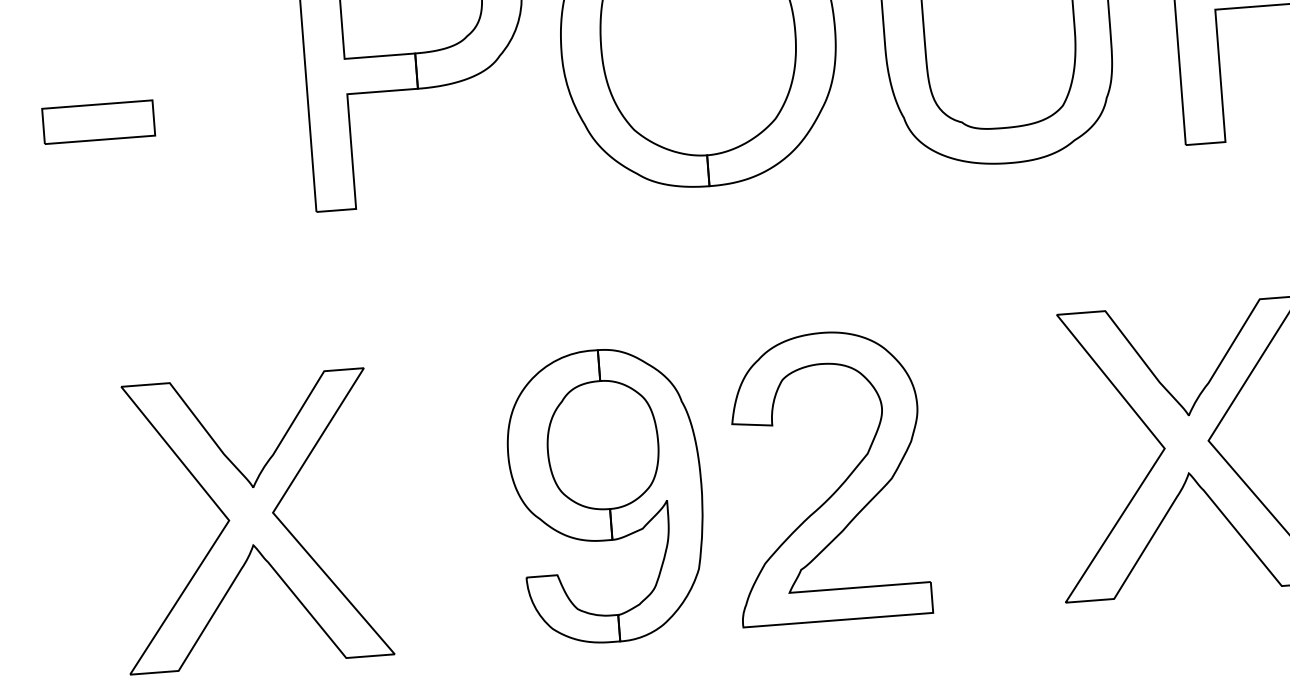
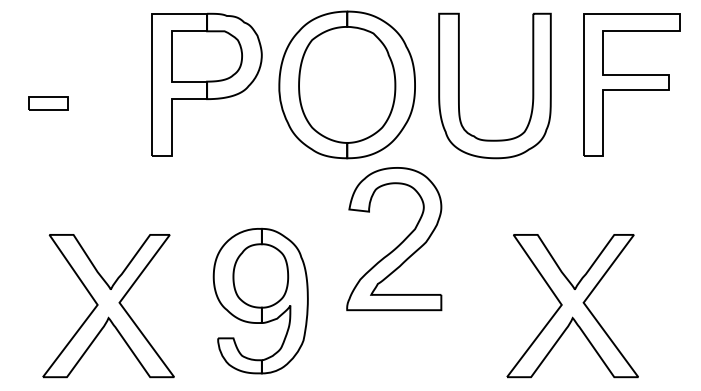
part: (98, 122) -> (48, 103), size x0.7
part: (838, 484) -> (399, 243), moved
part: (606, 494) -> (260, 300), moved

